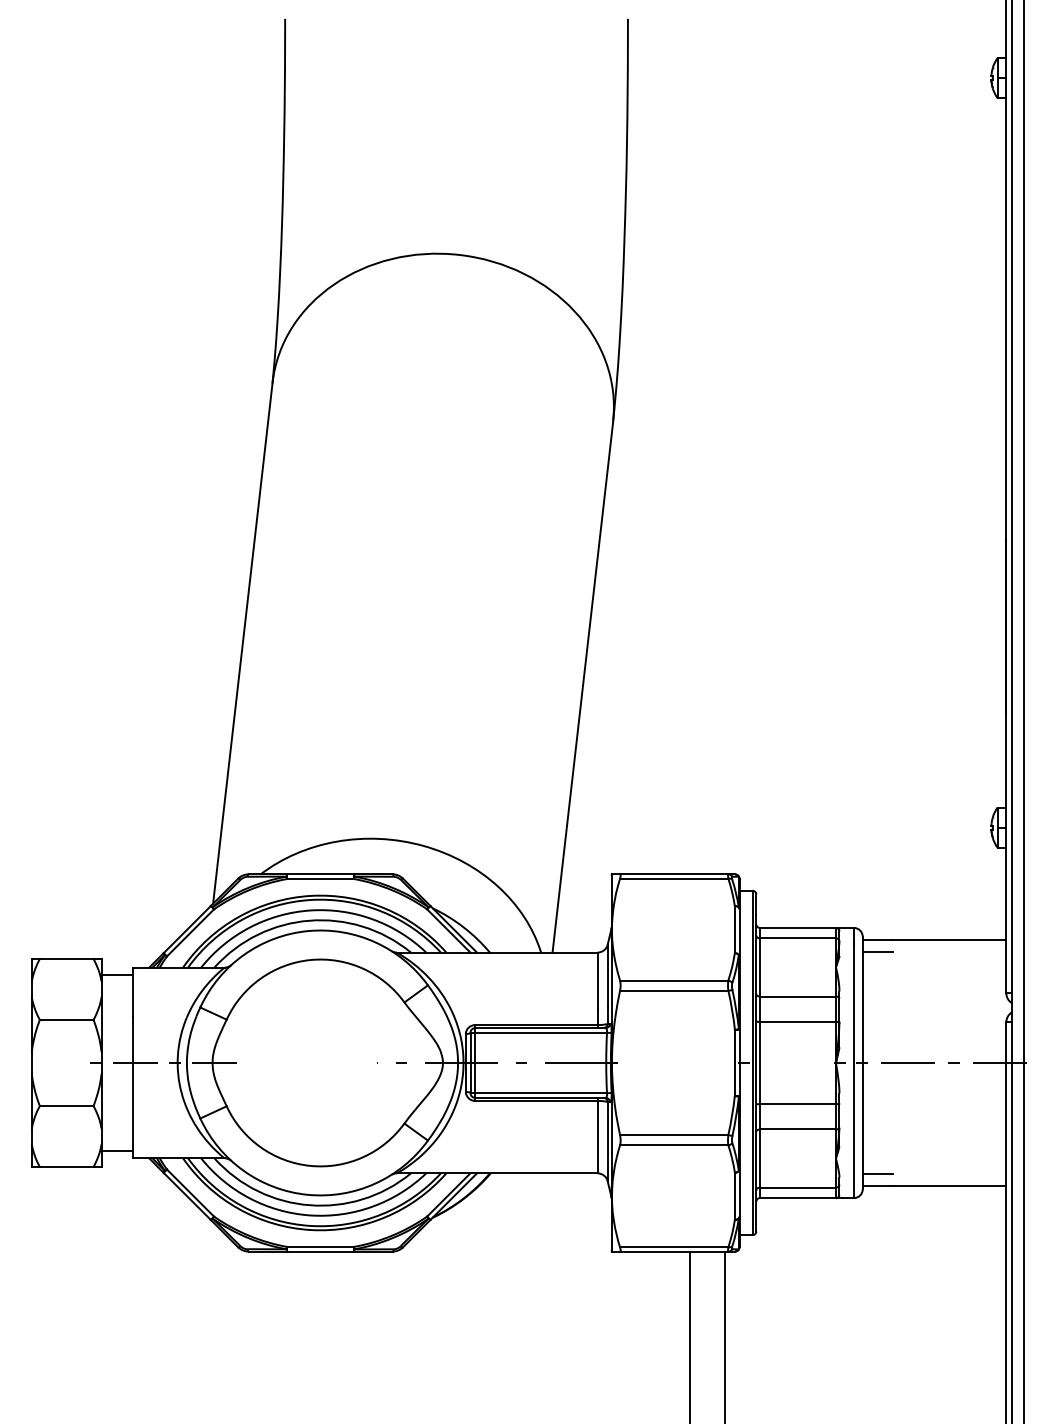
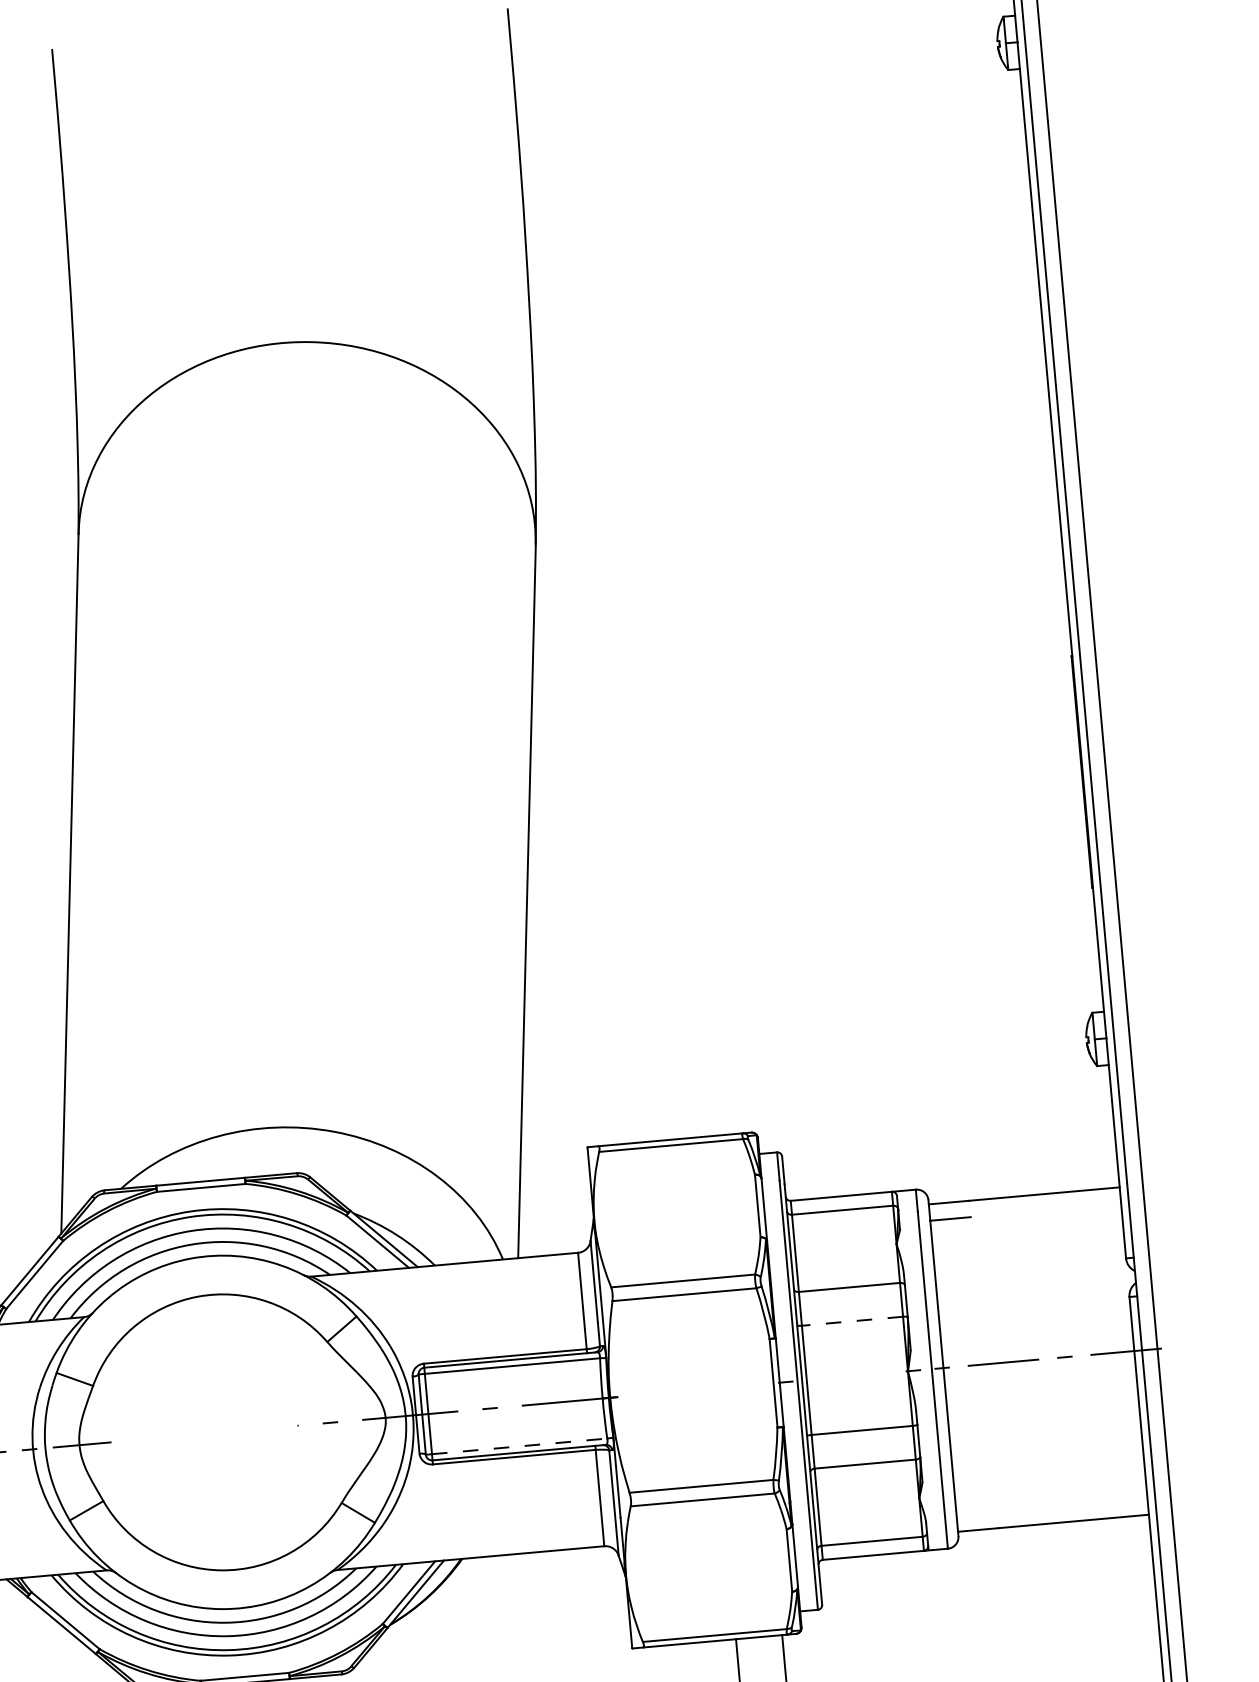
line: (797, 1021) -> (851, 1320), solid -> dashed
line: (541, 1093) -> (520, 1446), solid -> dashed
line: (877, 1173) -> (976, 1513), removed

